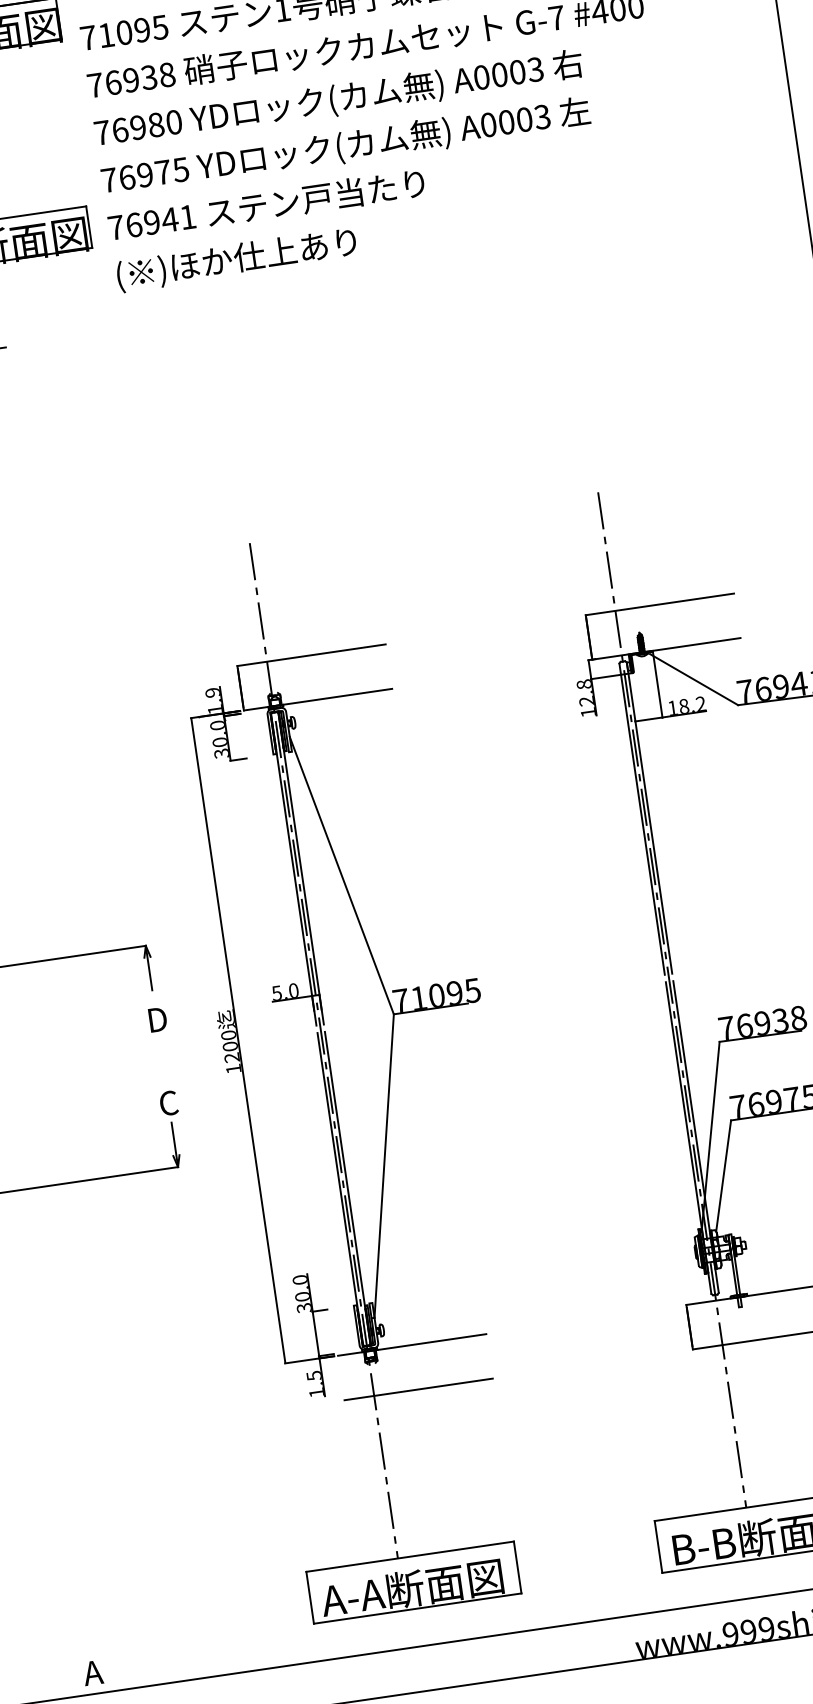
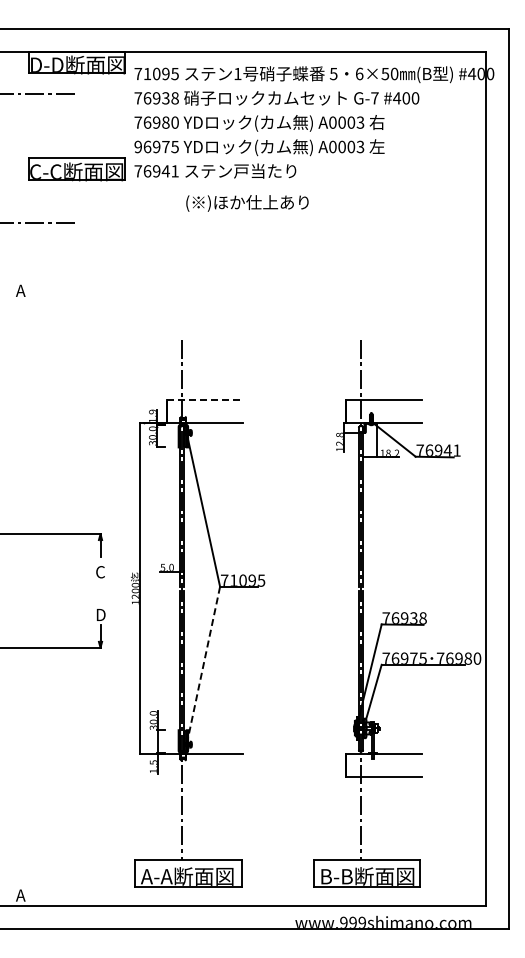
text: (109, 179) -> (138, 146), 76975 -> 96975
text: (236, 260) -> (247, 203), moved
line: (312, 655) -> (205, 400), solid -> dashed
text: (156, 1020) -> (100, 572), D -> C
text: (168, 1102) -> (100, 614), C -> D
line: (384, 1166) -> (204, 662), solid -> dashed
line: (419, 1390) -> (205, 777), removed

